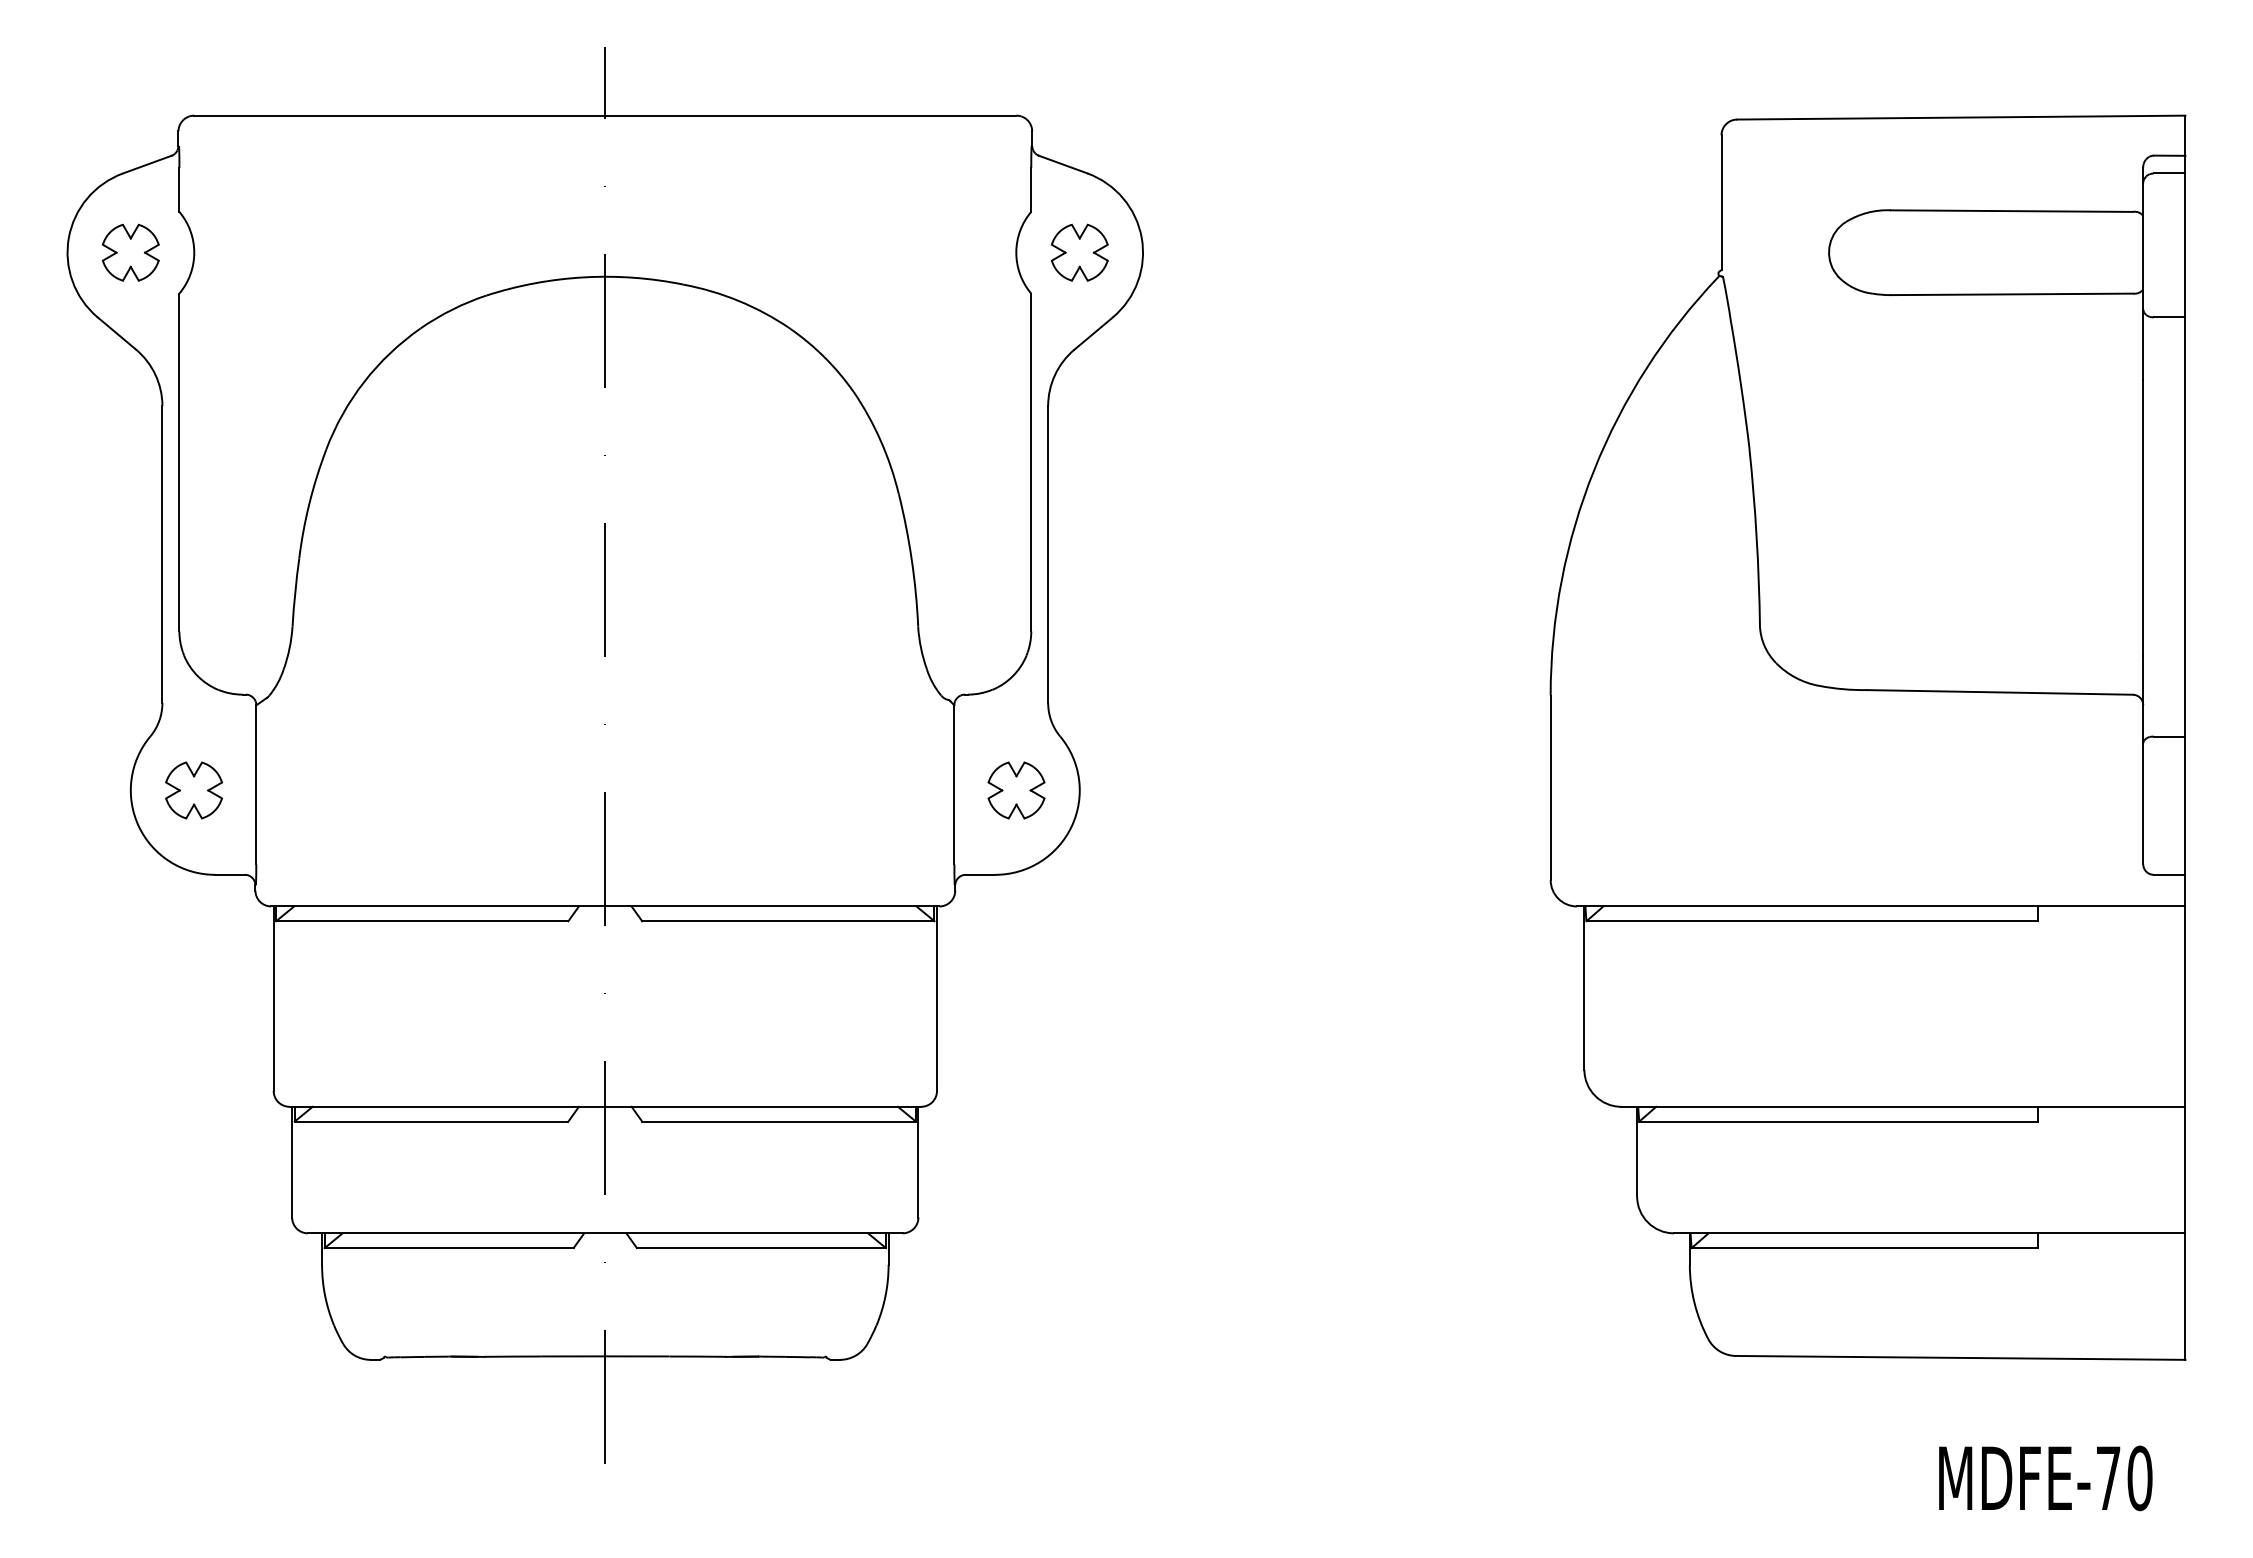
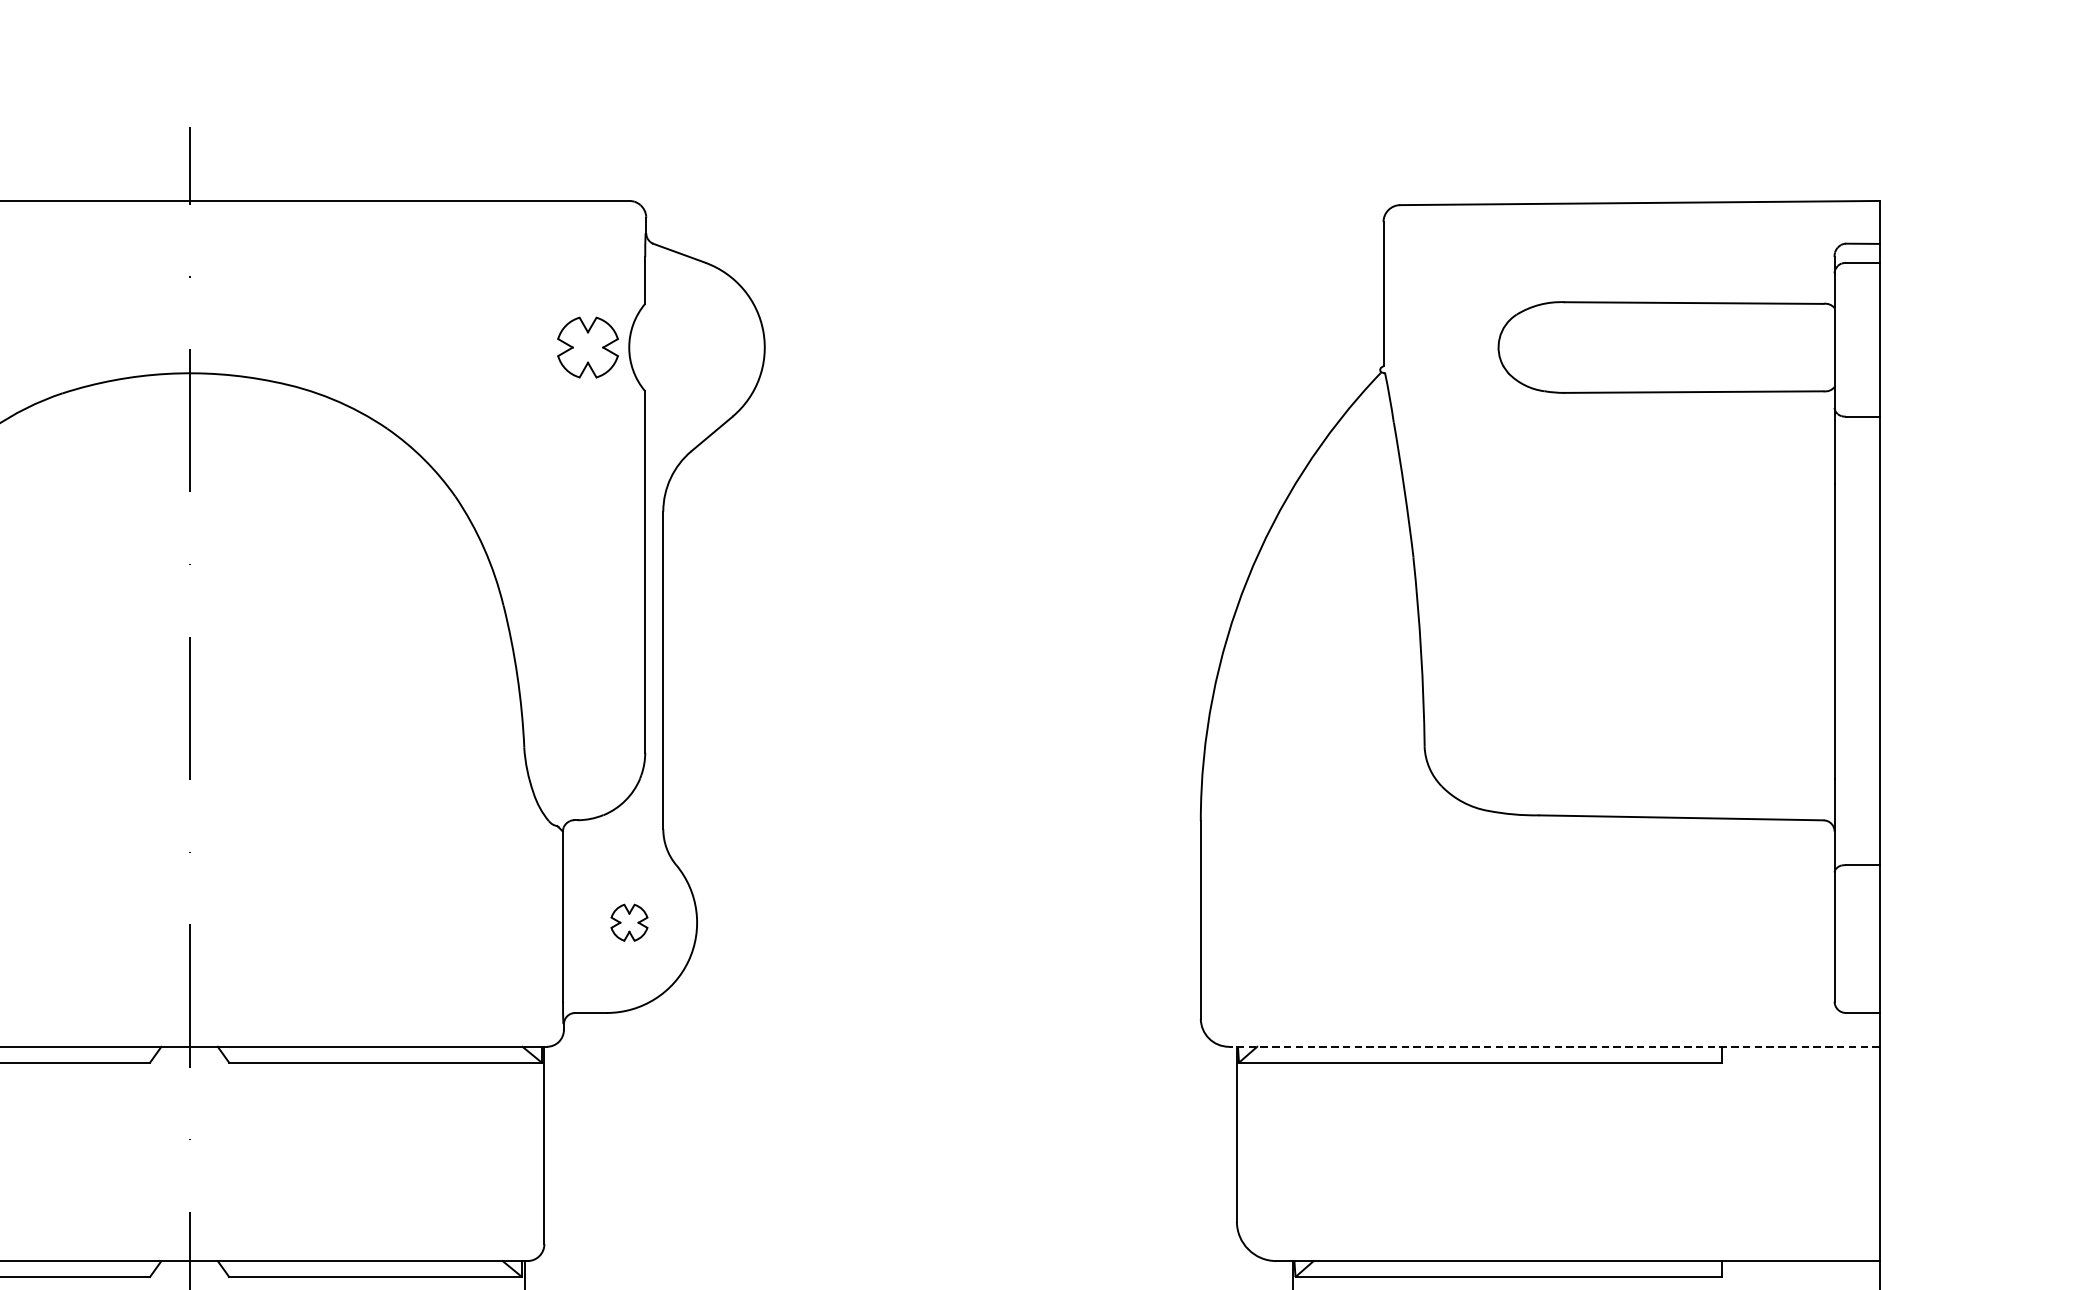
part: (1079, 252) -> (587, 347), moved
part: (1016, 790) -> (629, 922), size x0.6
line: (1880, 906) -> (1553, 1046), solid -> dashed

